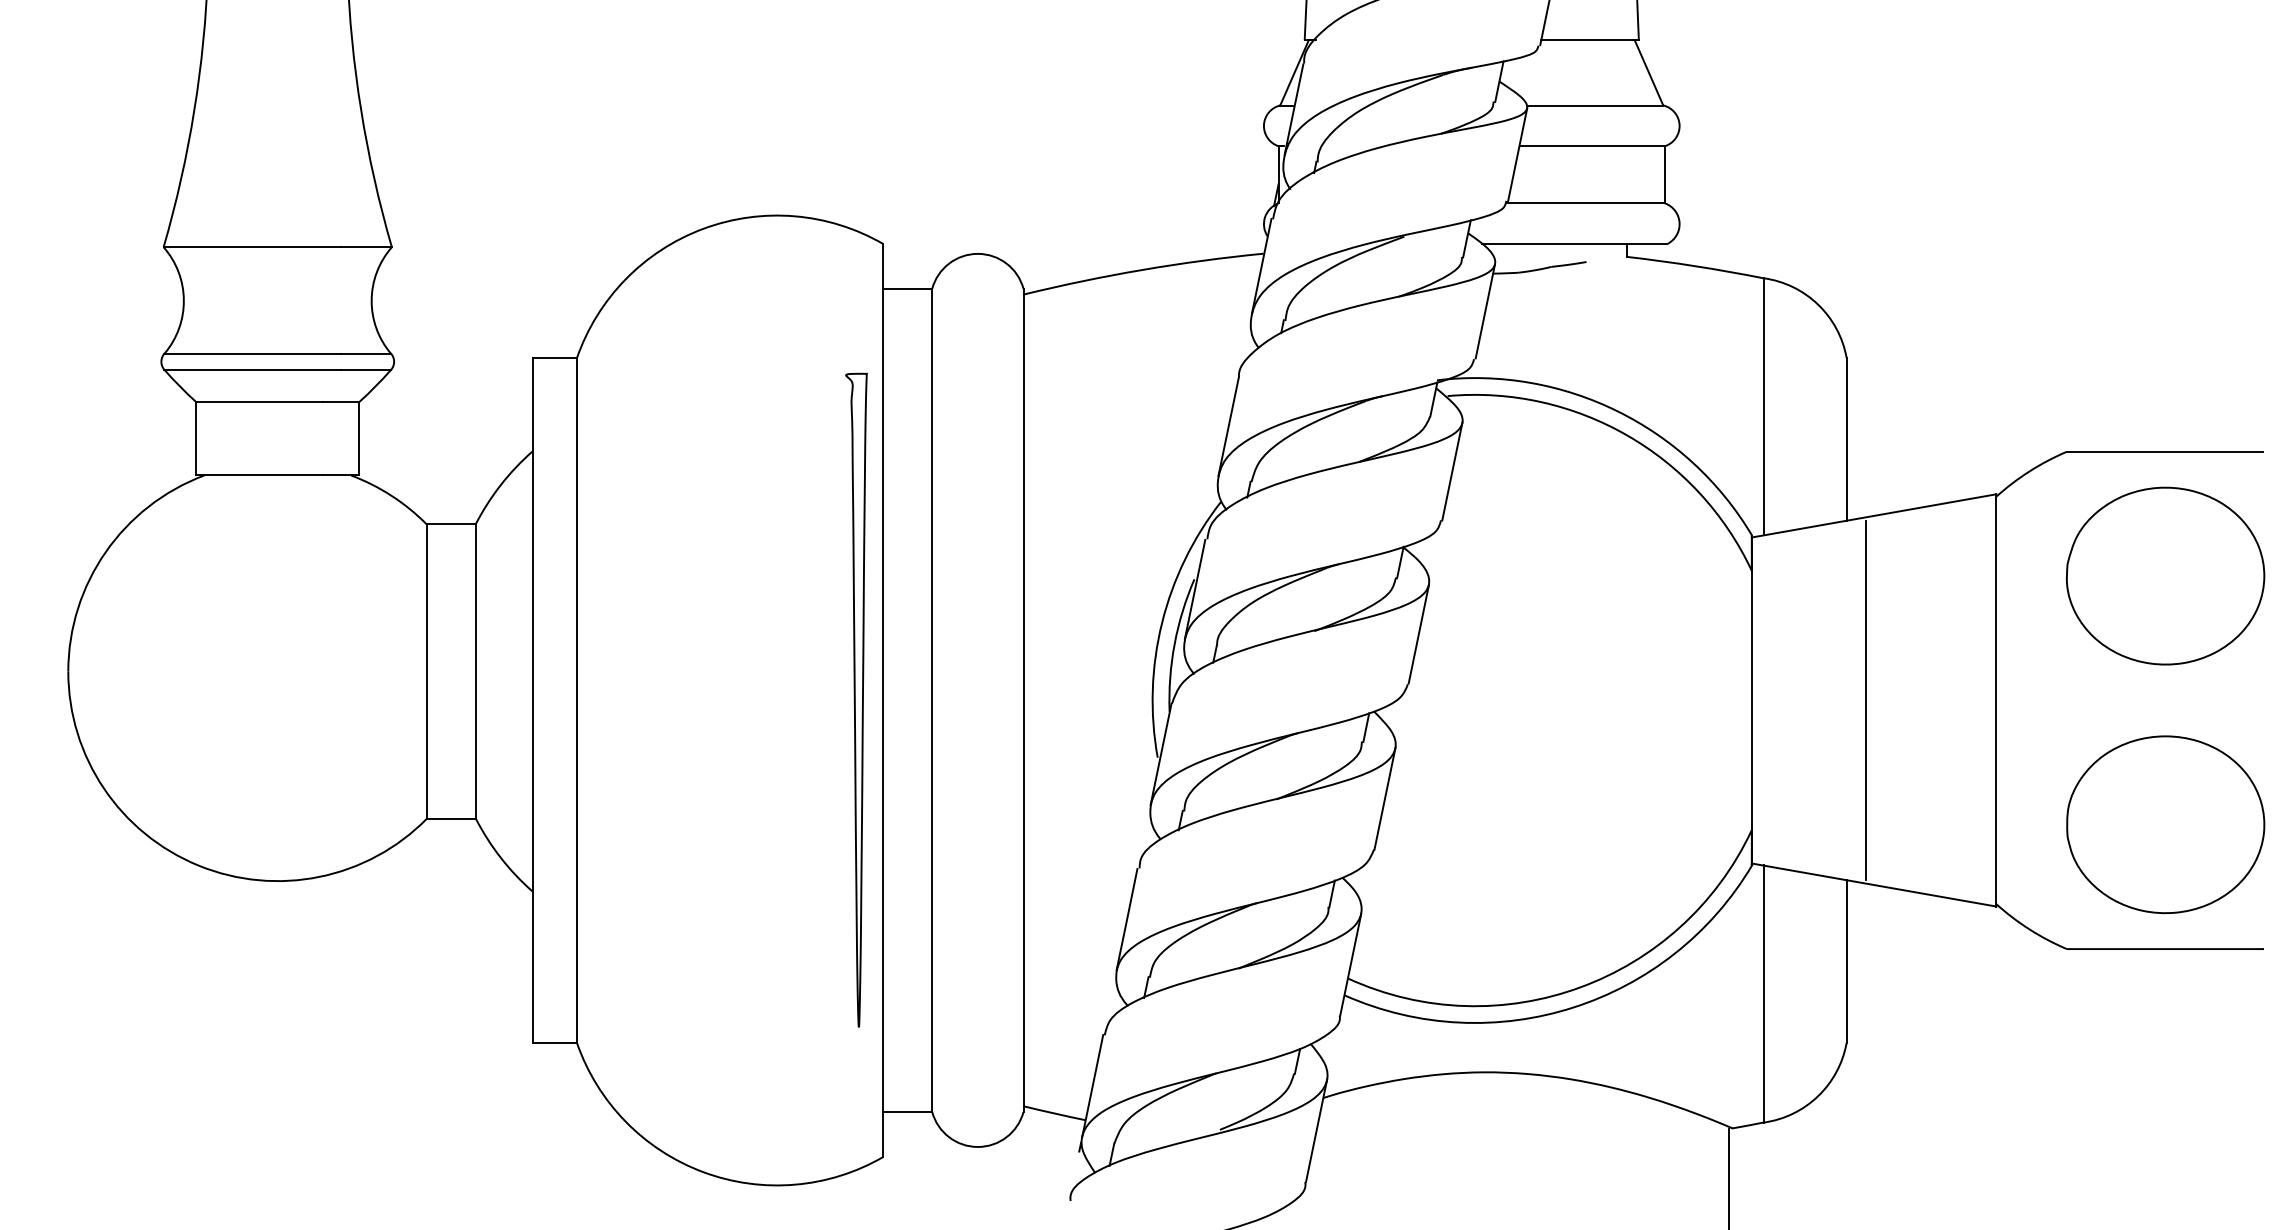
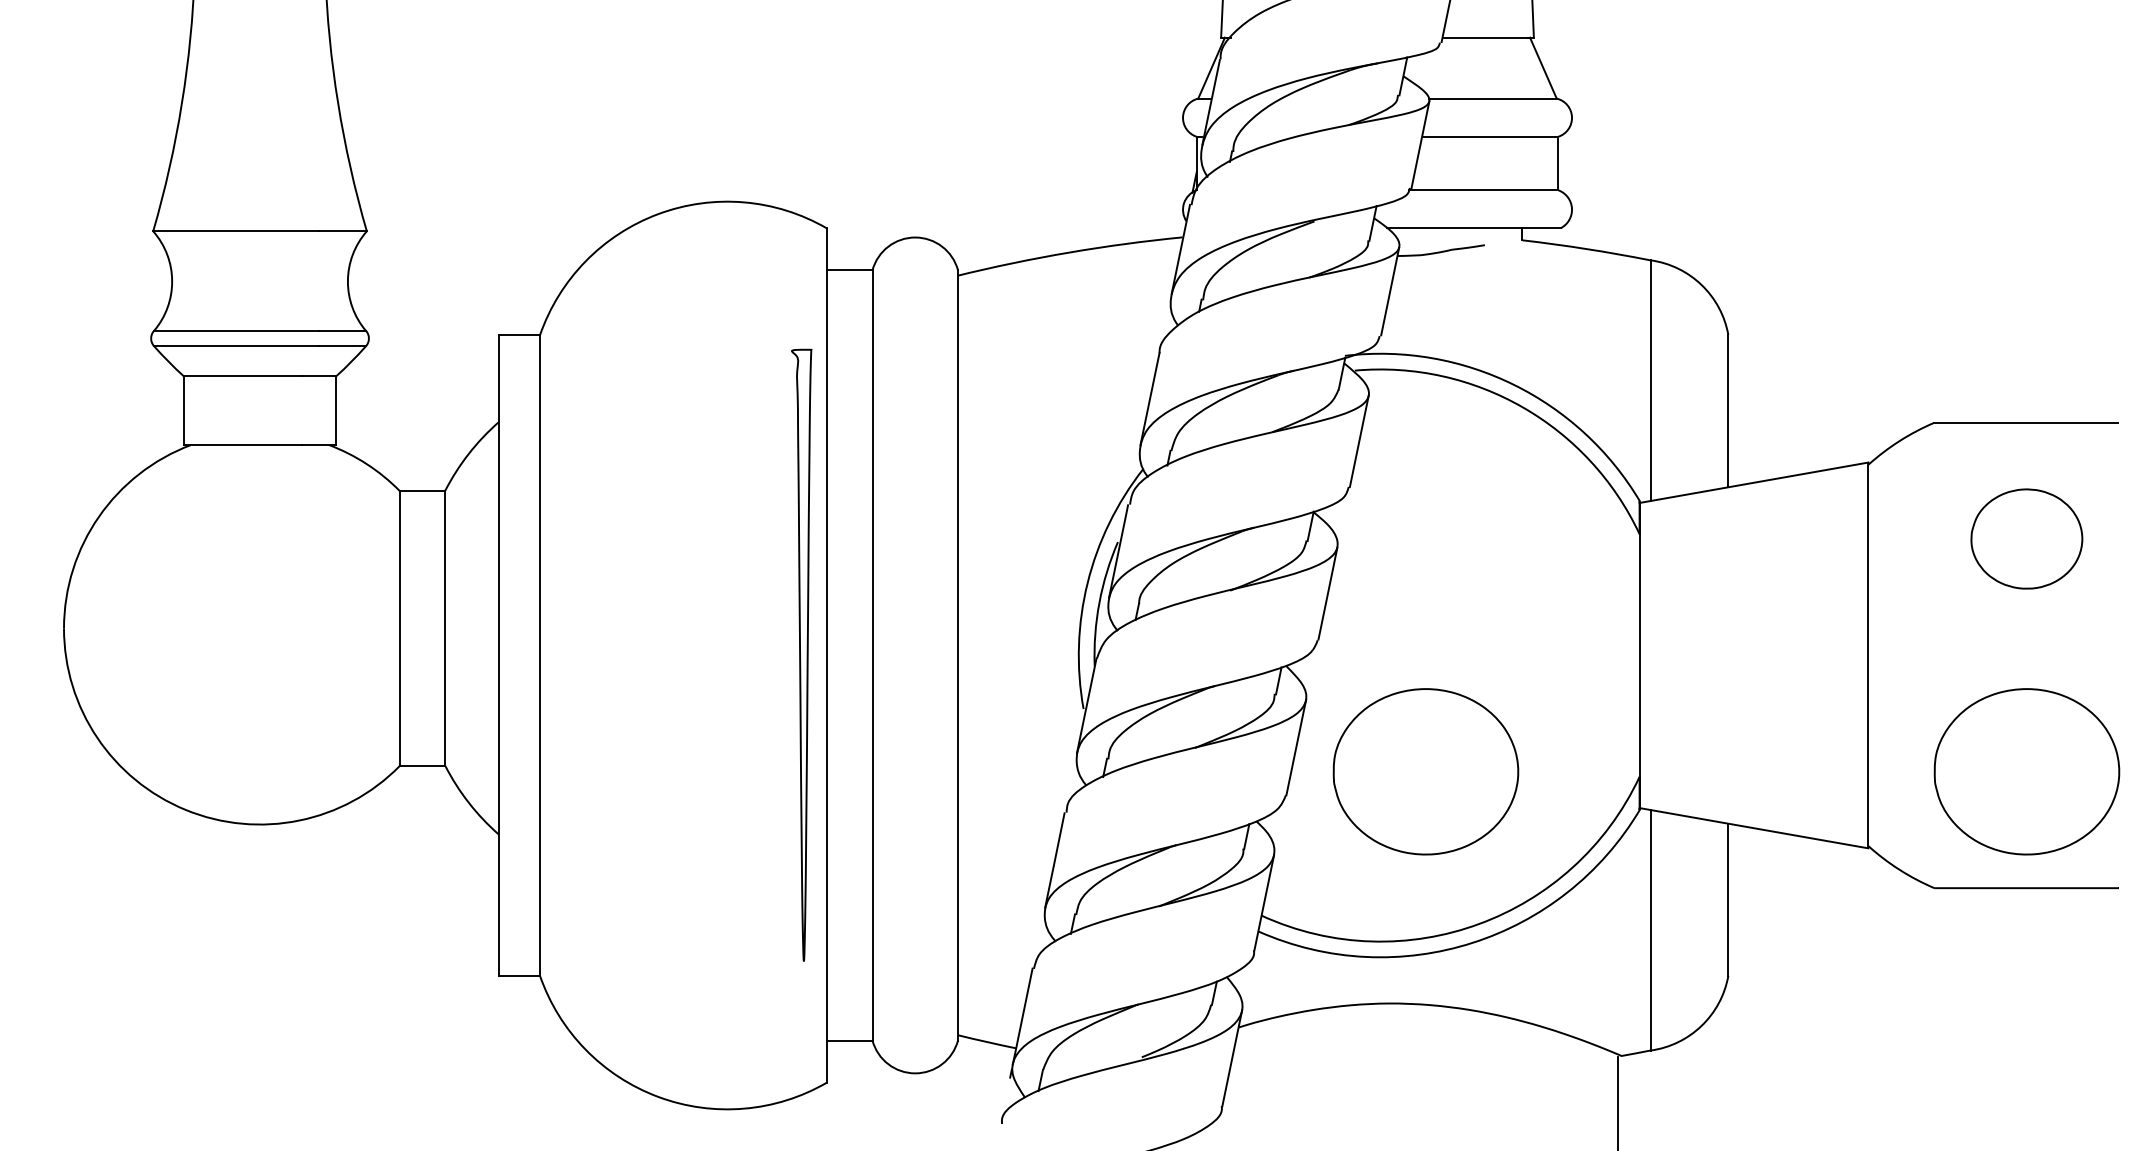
part: (2165, 575) -> (2026, 538), size x0.6
line: (1866, 700) -> (1746, 655), removed
part: (1523, 824) -> (1425, 771), added

